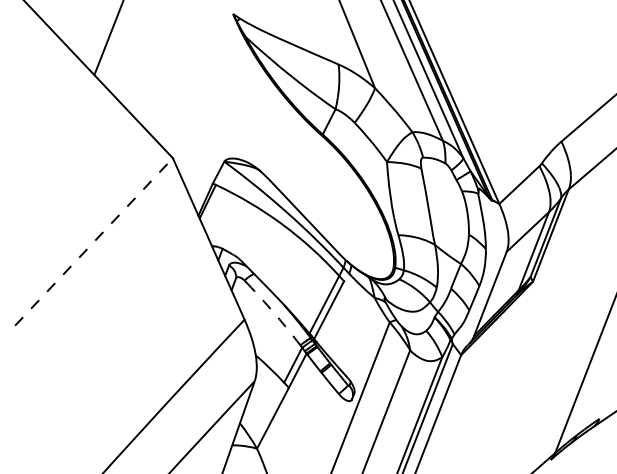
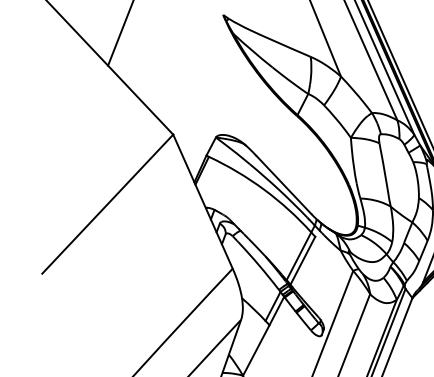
line: (94, 241) -> (108, 203), dashed -> solid
arc: (276, 315) -> (259, 265), dashed -> solid

